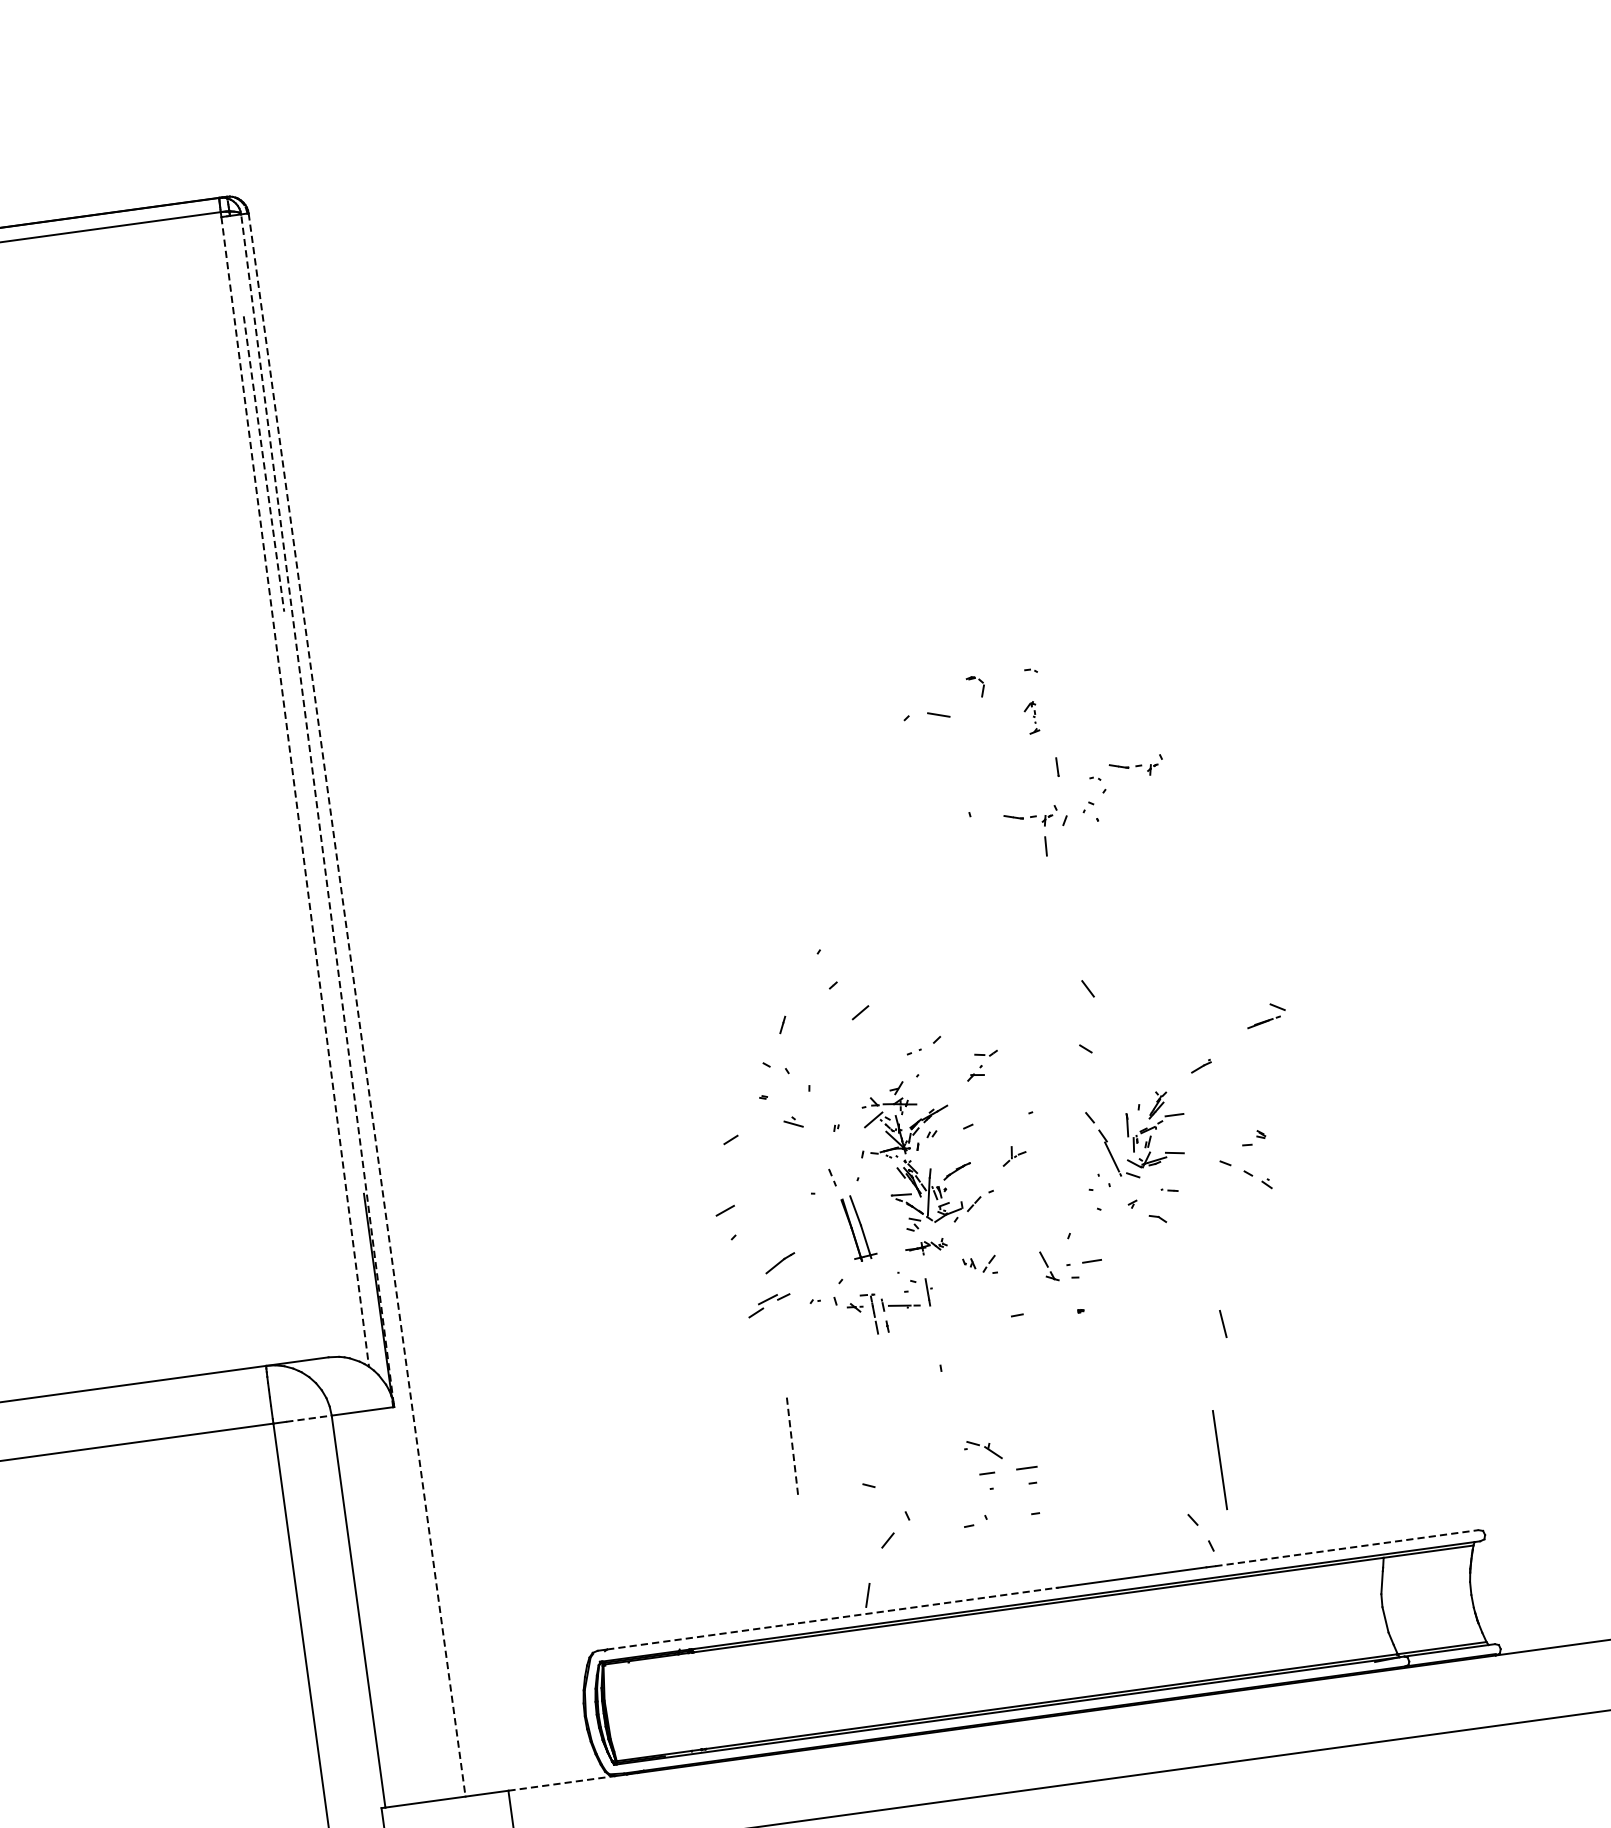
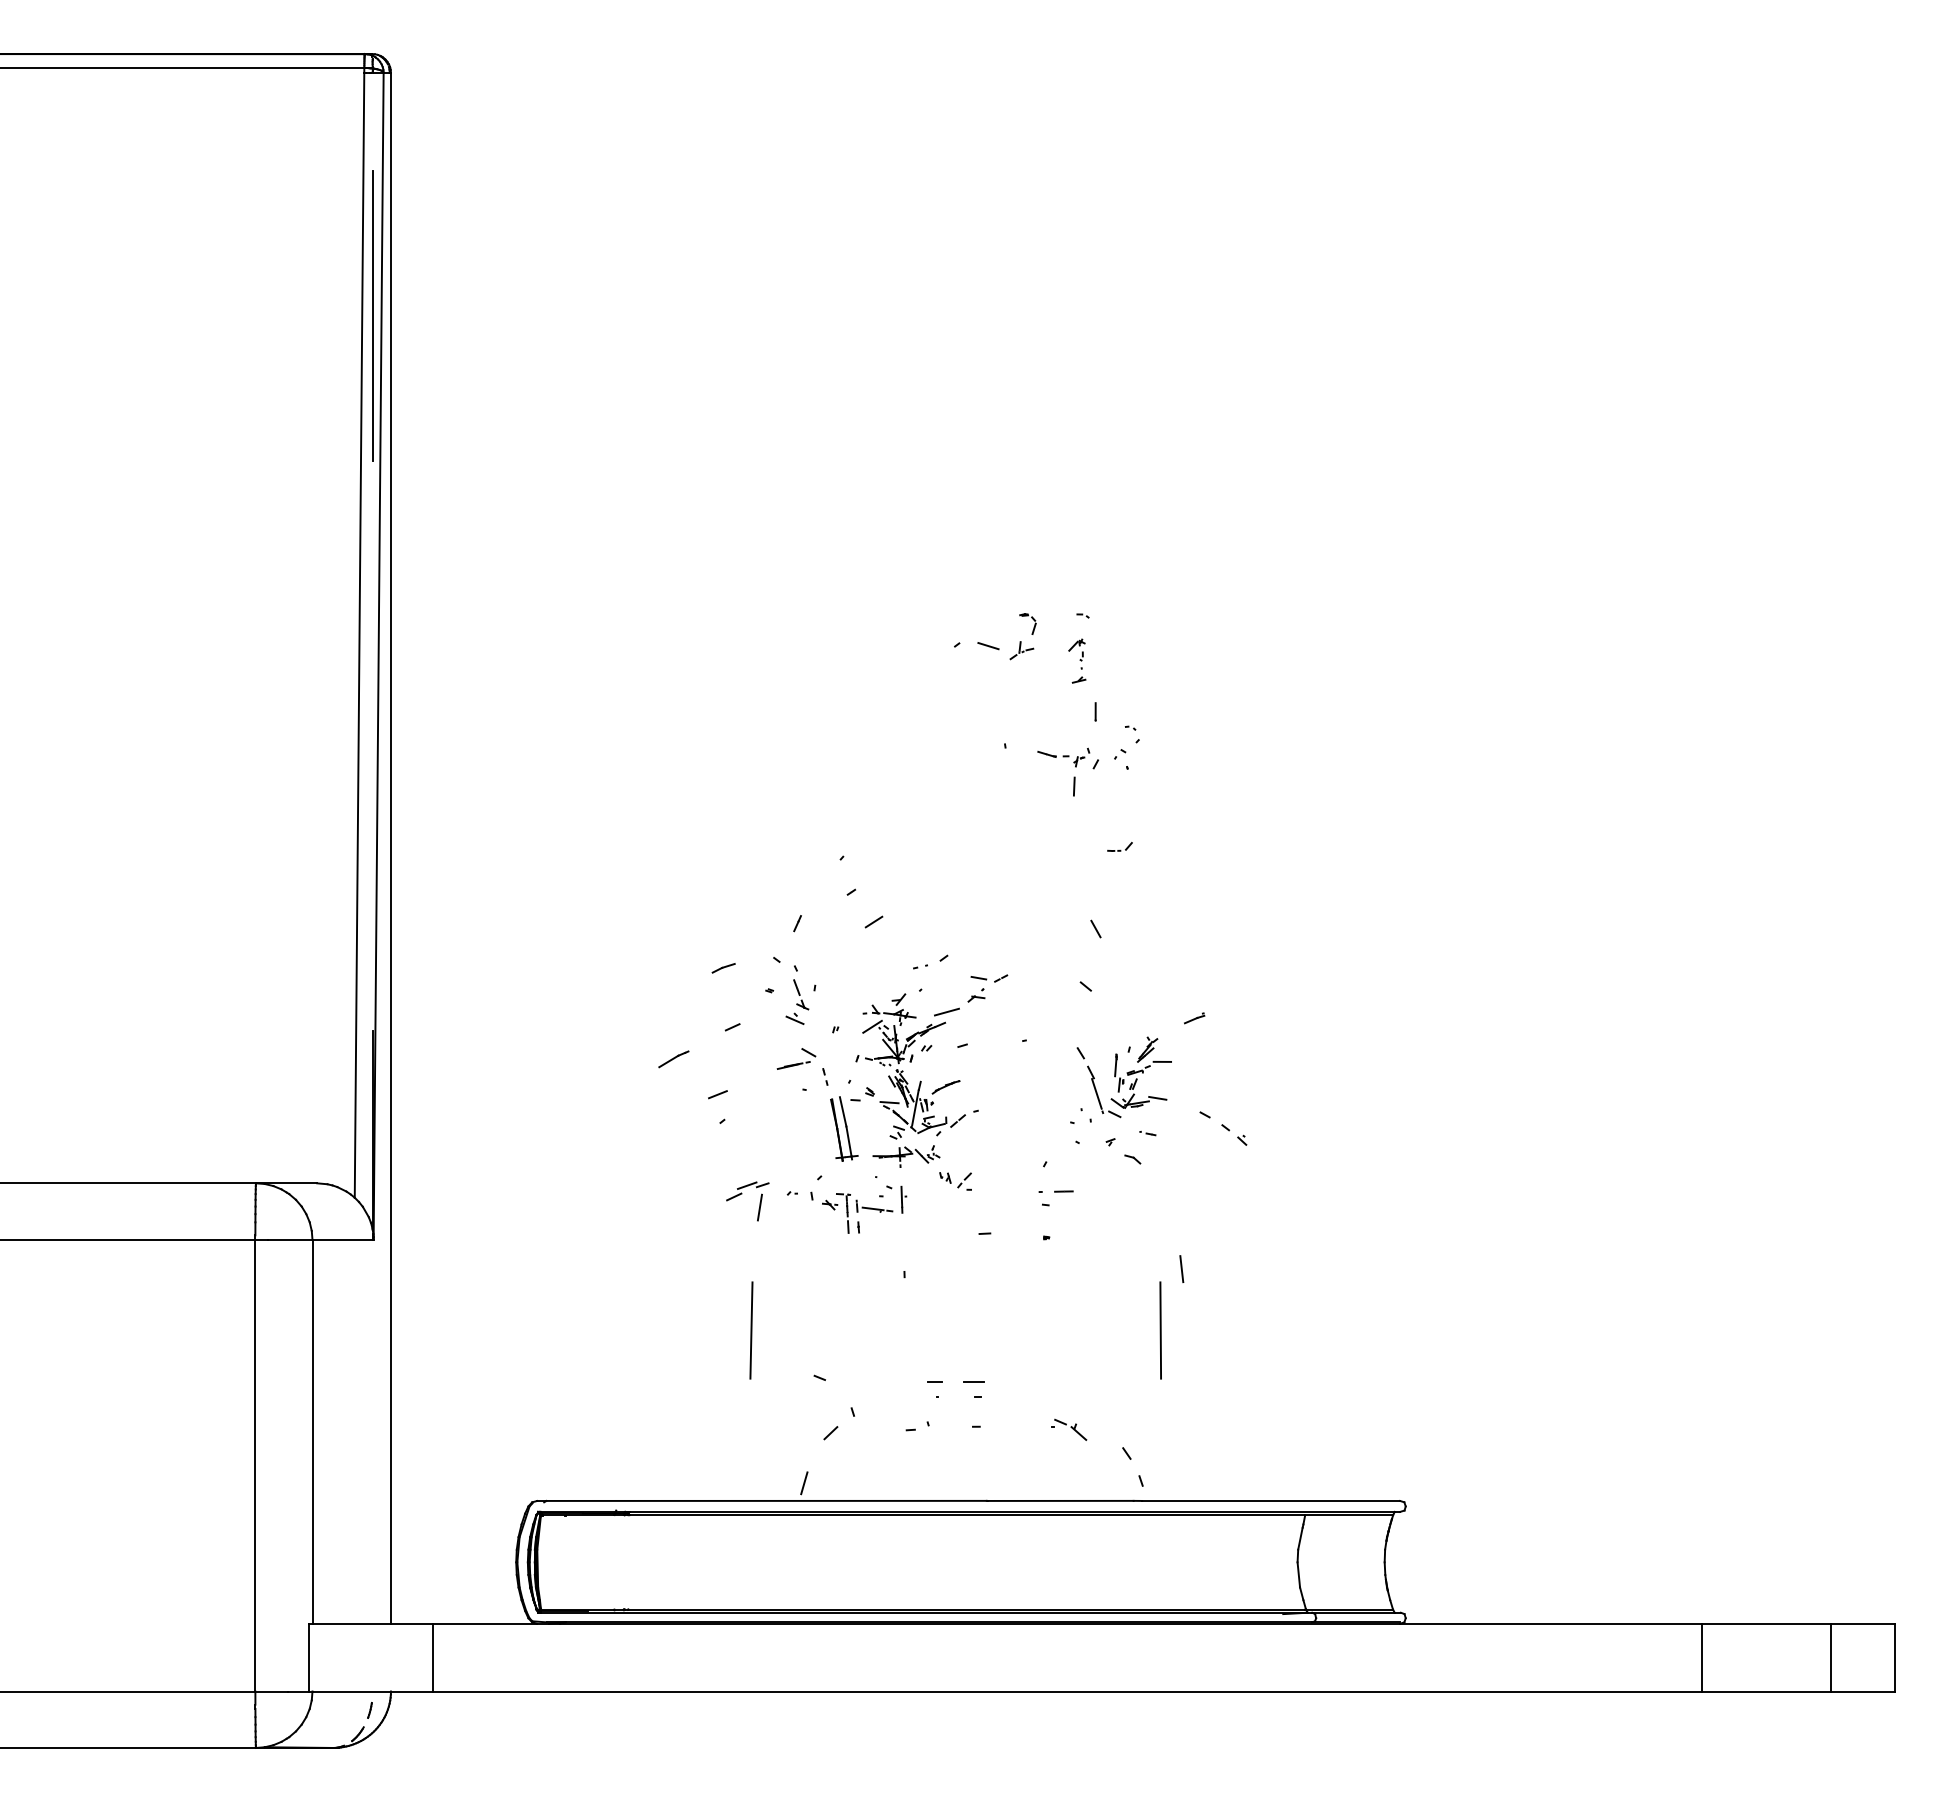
line: (263, 463) -> (372, 315), dashed -> solid
part: (1031, 717) -> (1077, 660), size x1.43
part: (1136, 767) -> (1171, 722), removed
line: (295, 792) -> (359, 635), dashed -> solid
line: (317, 808) -> (378, 654), dashed -> solid
part: (1100, 901) -> (1119, 846), added
line: (356, 1005) -> (390, 848), dashed -> solid
part: (1265, 1014) -> (796, 1058), moved
part: (986, 1054) -> (989, 978), size x1.67
line: (713, 1081) -> (723, 968), added
line: (947, 1093) -> (946, 1011), added
part: (1253, 1138) -> (862, 1094), moved
part: (1013, 1155) -> (1021, 650), moved
part: (926, 1247) -> (906, 1156), size x1.67
line: (779, 1263) -> (673, 1059), moved
part: (1049, 1266) -> (801, 994), moved
line: (783, 1320) -> (759, 1207), added
line: (309, 1418) -> (290, 1239), dashed -> solid
line: (792, 1447) -> (751, 1331), dashed -> solid
part: (983, 1449) -> (1069, 1429), moved
line: (1219, 1460) -> (1160, 1330), moved
line: (1347, 1547) -> (1271, 1500), dashed -> solid
line: (832, 1618) -> (767, 1500), dashed -> solid
line: (562, 1783) -> (485, 1623), dashed -> solid

